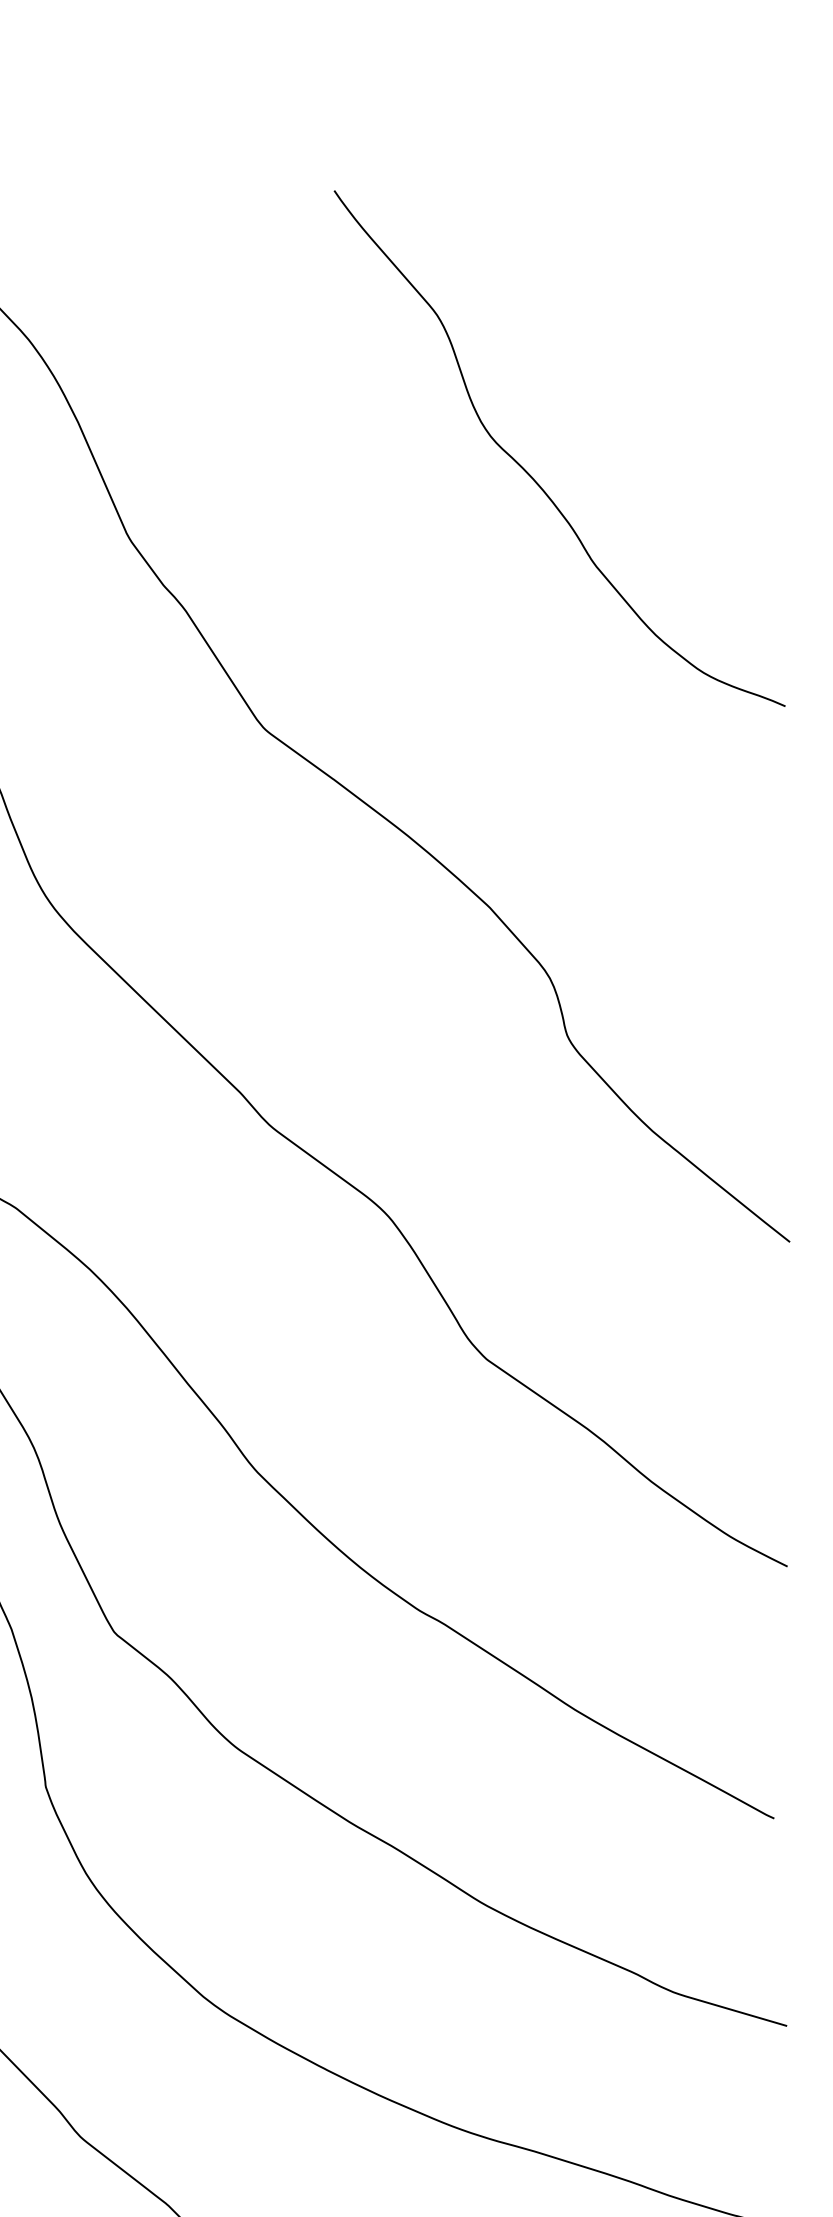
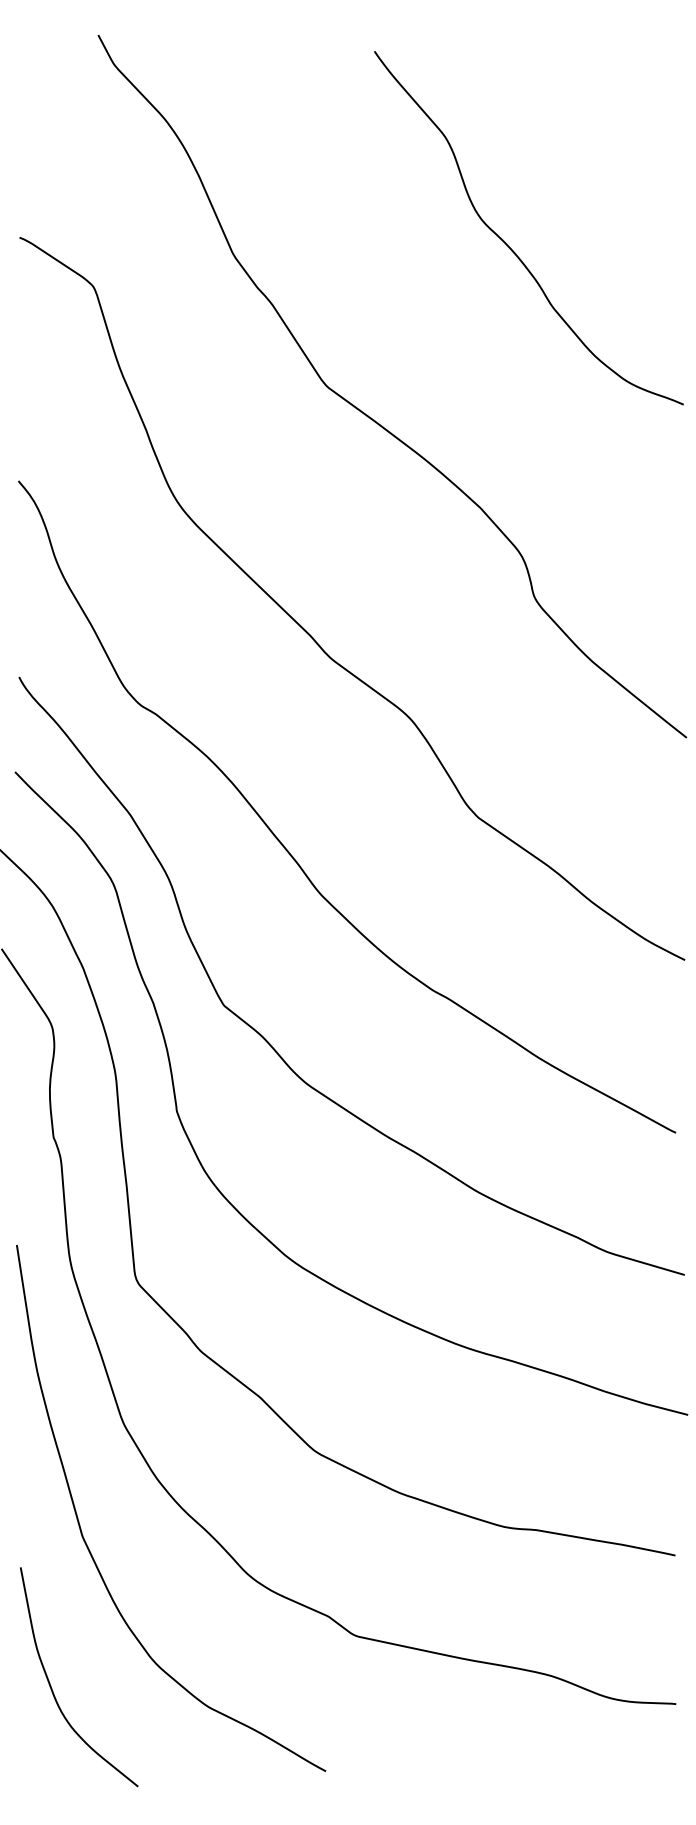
curve: (531, 475) -> (509, 246), moved

